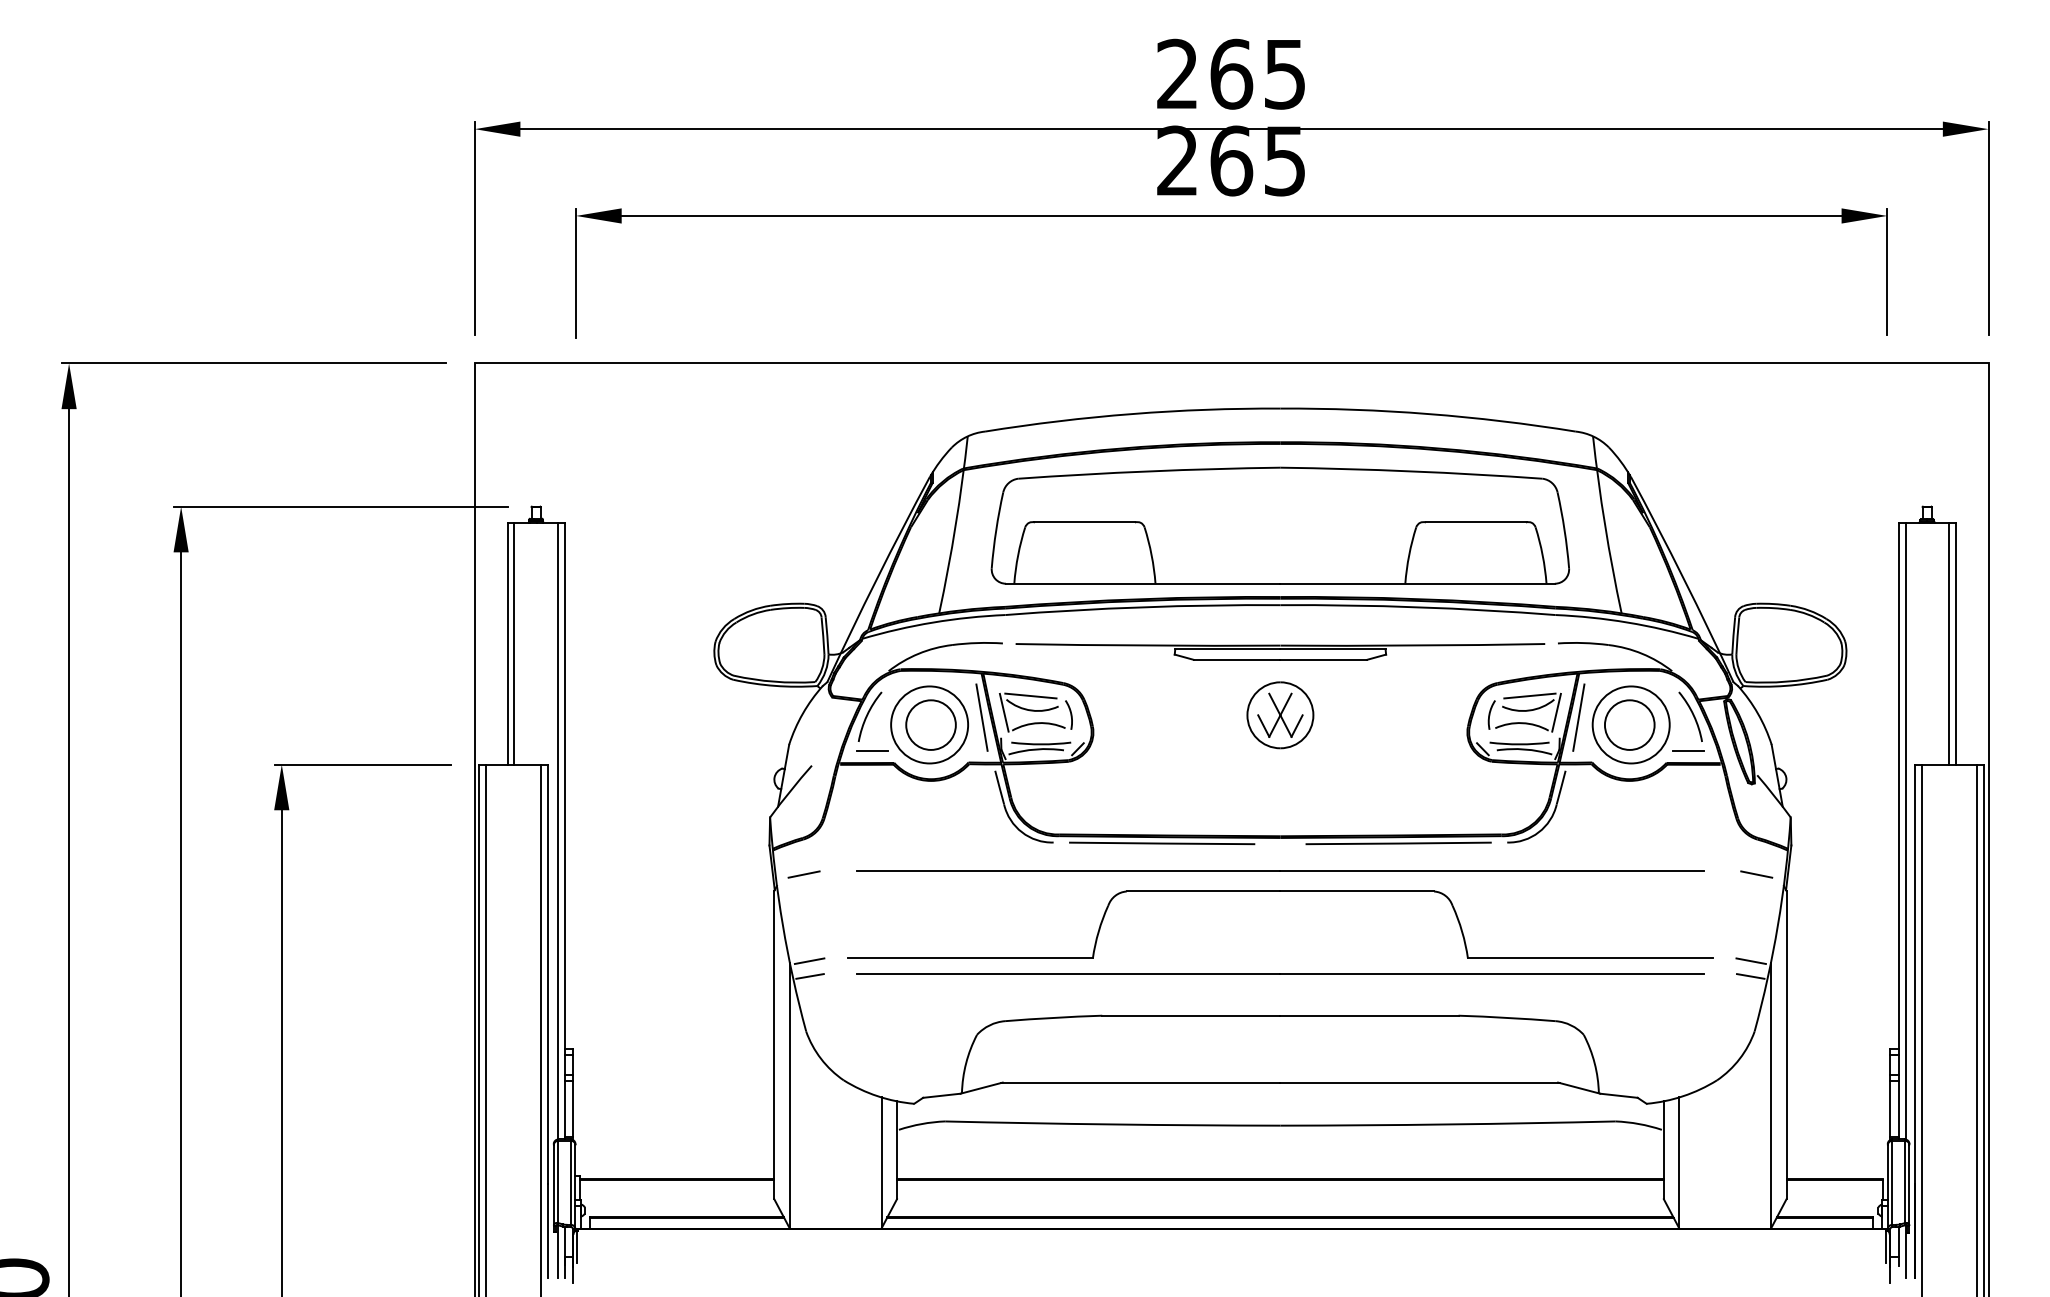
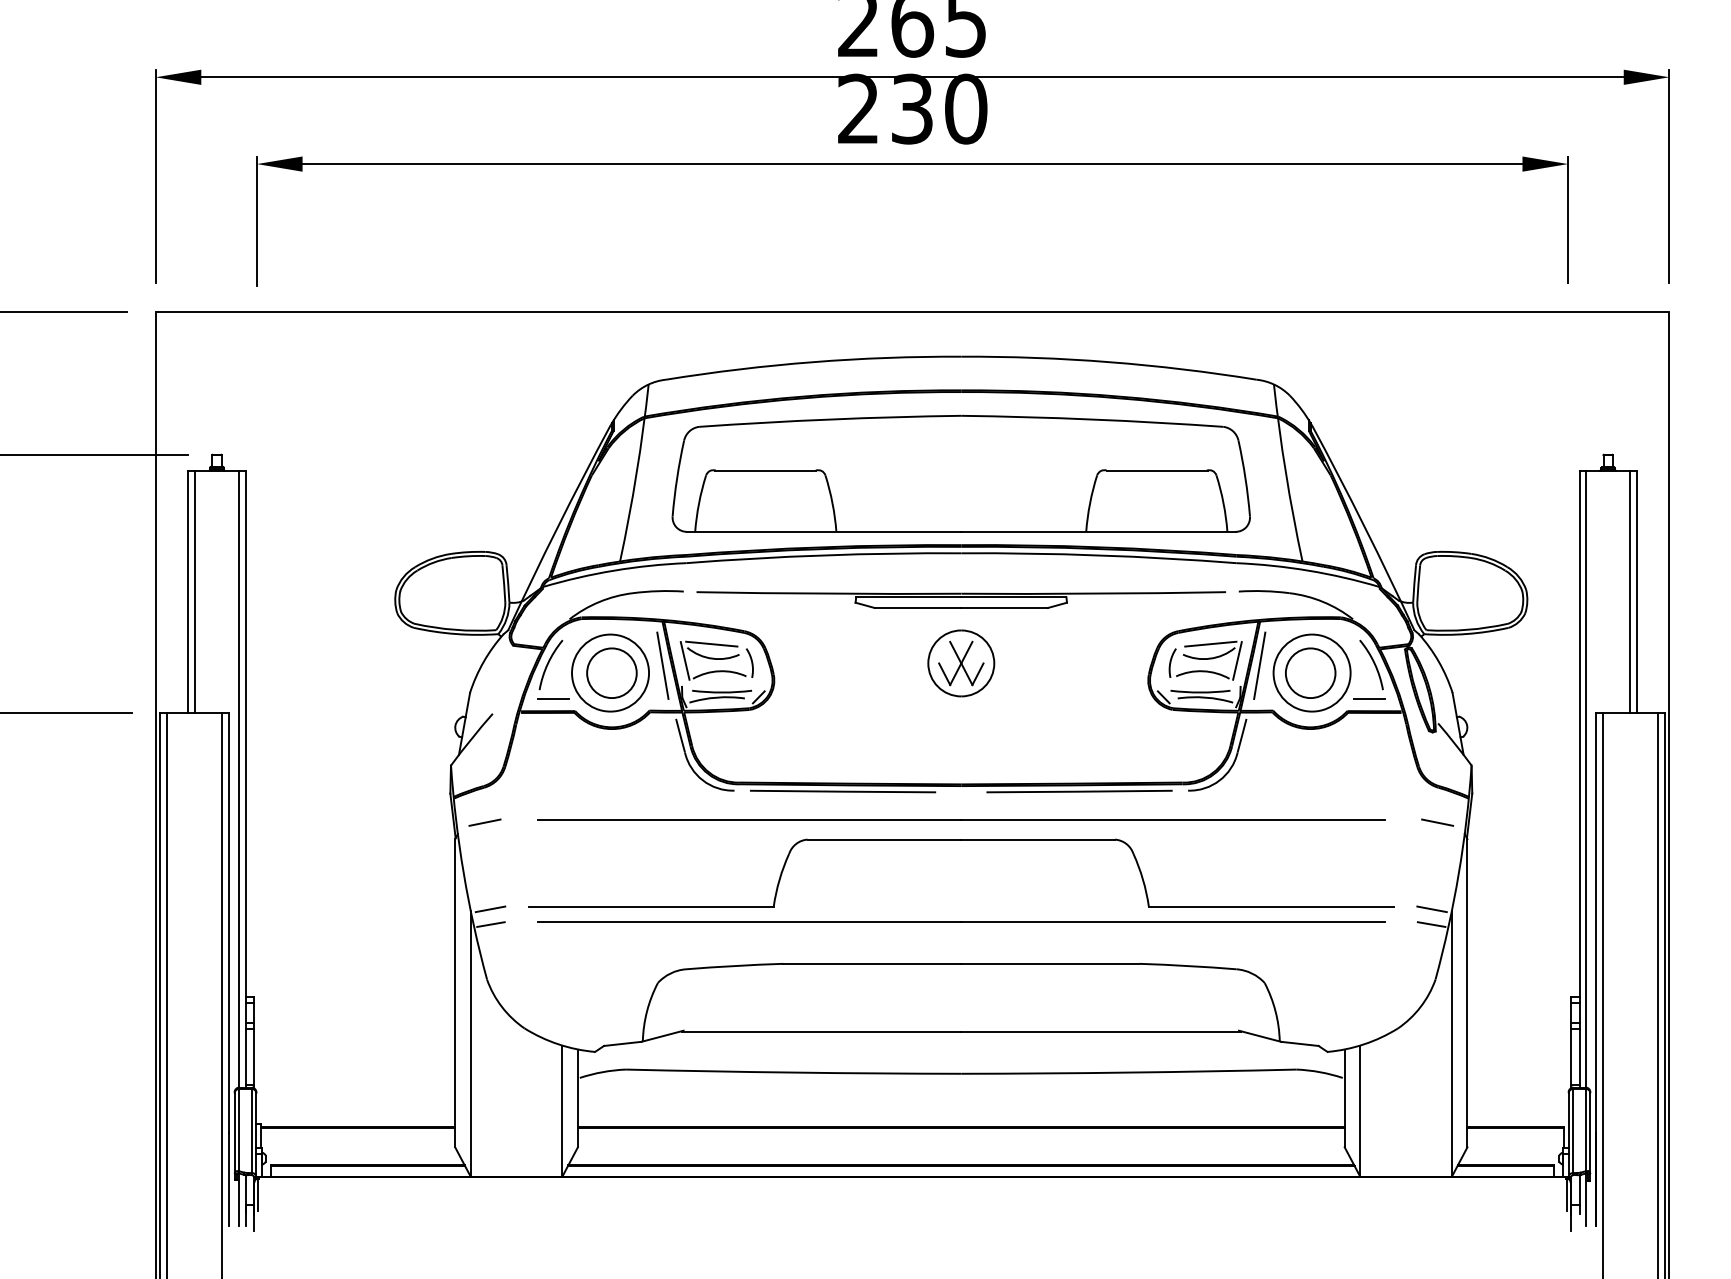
text: (1258, 160) -> (939, 108), 265 -> 230

